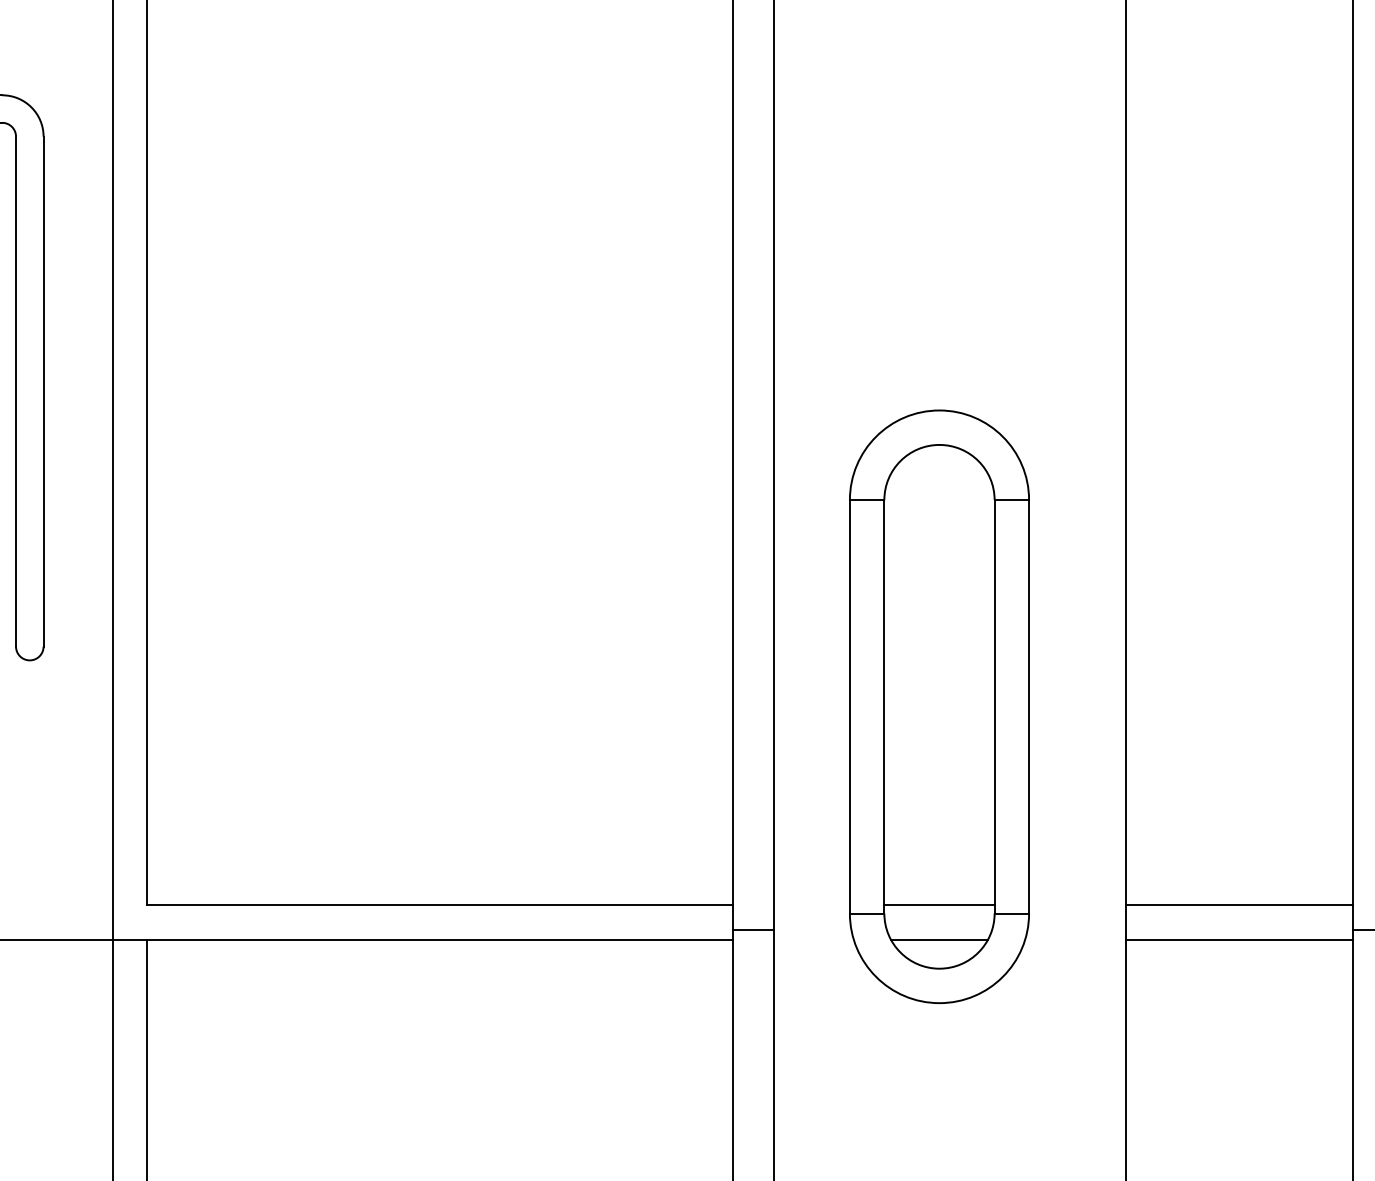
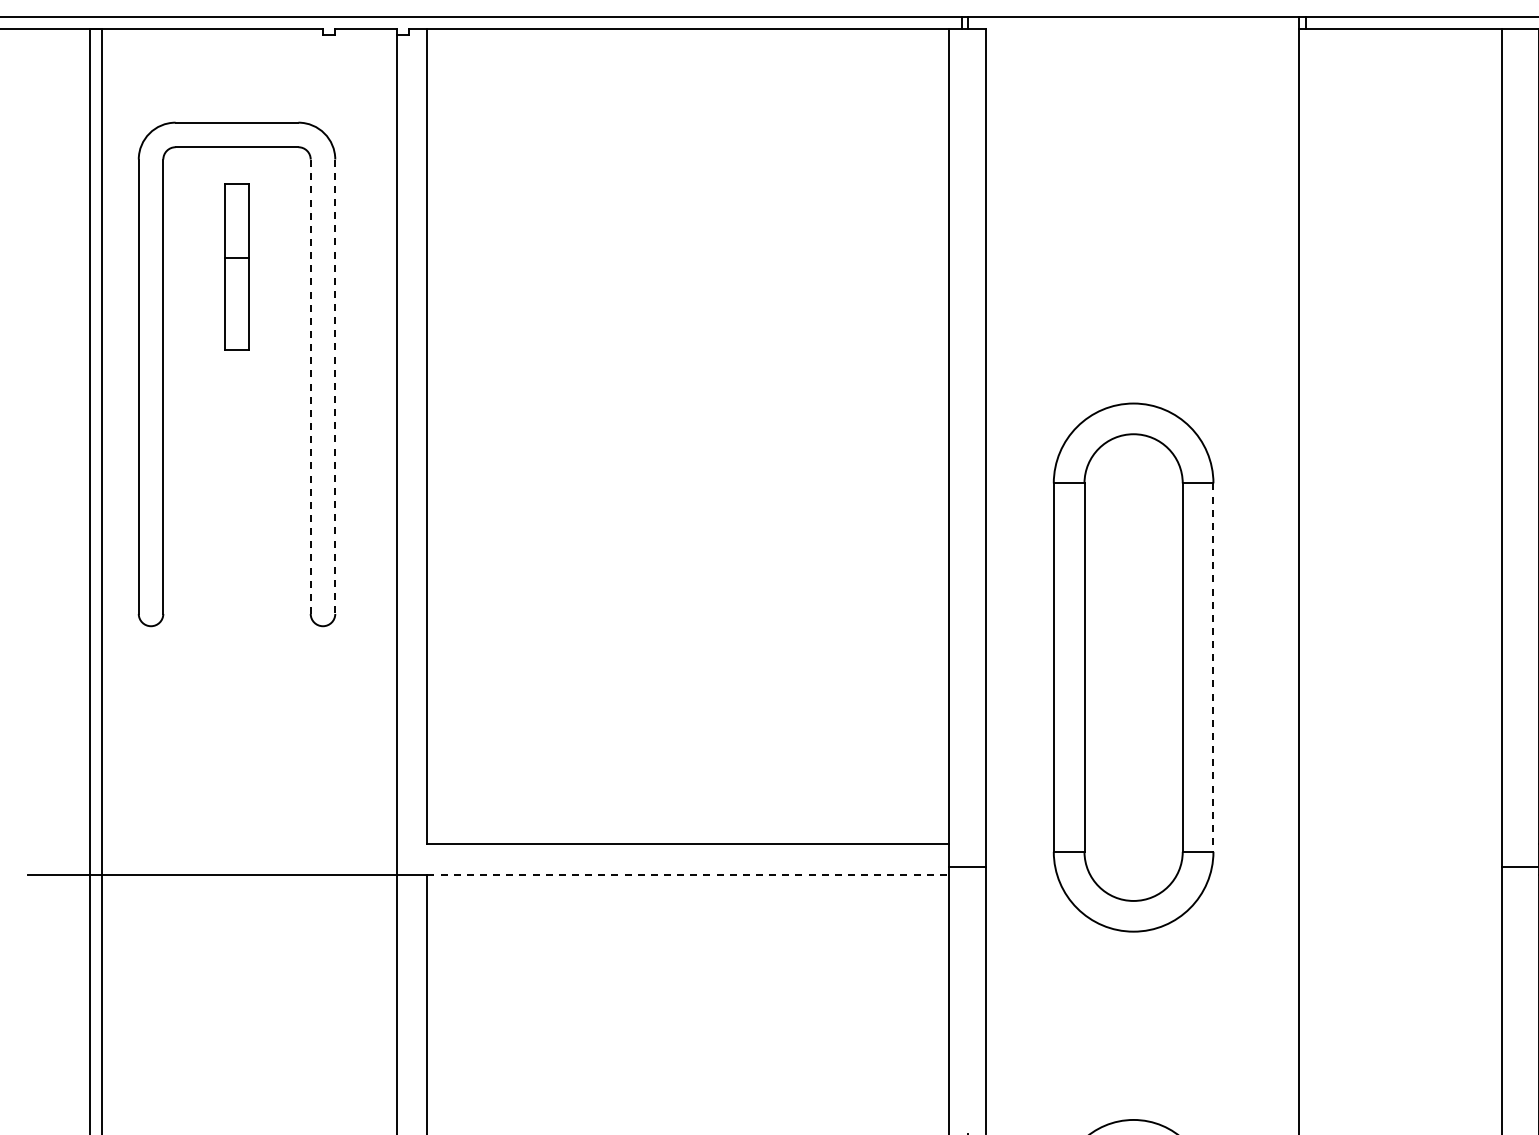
line: (15, 391) -> (310, 386), solid -> dashed
line: (43, 392) -> (335, 387), solid -> dashed
line: (1029, 707) -> (1213, 668), solid -> dashed
line: (939, 905) -> (1133, 844), removed
line: (1238, 905) -> (1400, 844), removed
line: (439, 938) -> (688, 874), solid -> dashed
line: (939, 938) -> (1133, 874), removed
line: (1238, 938) -> (1400, 874), removed

